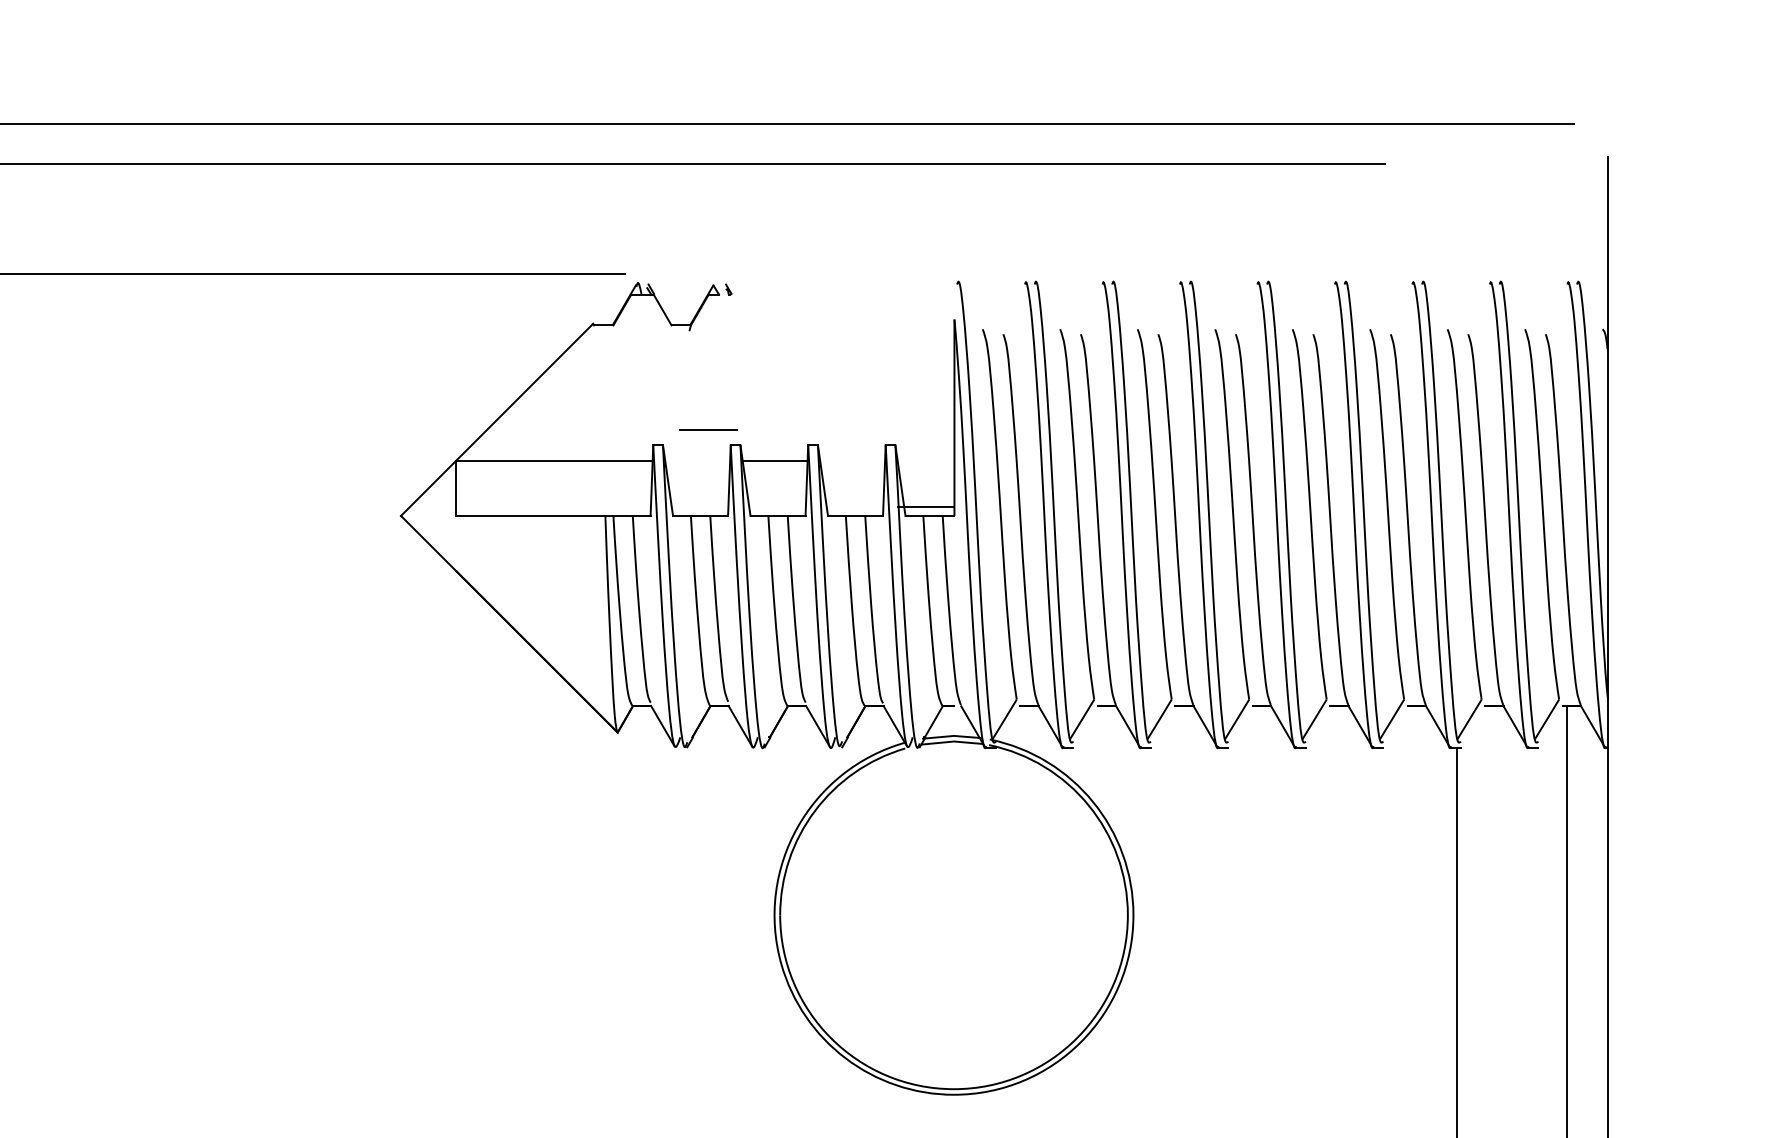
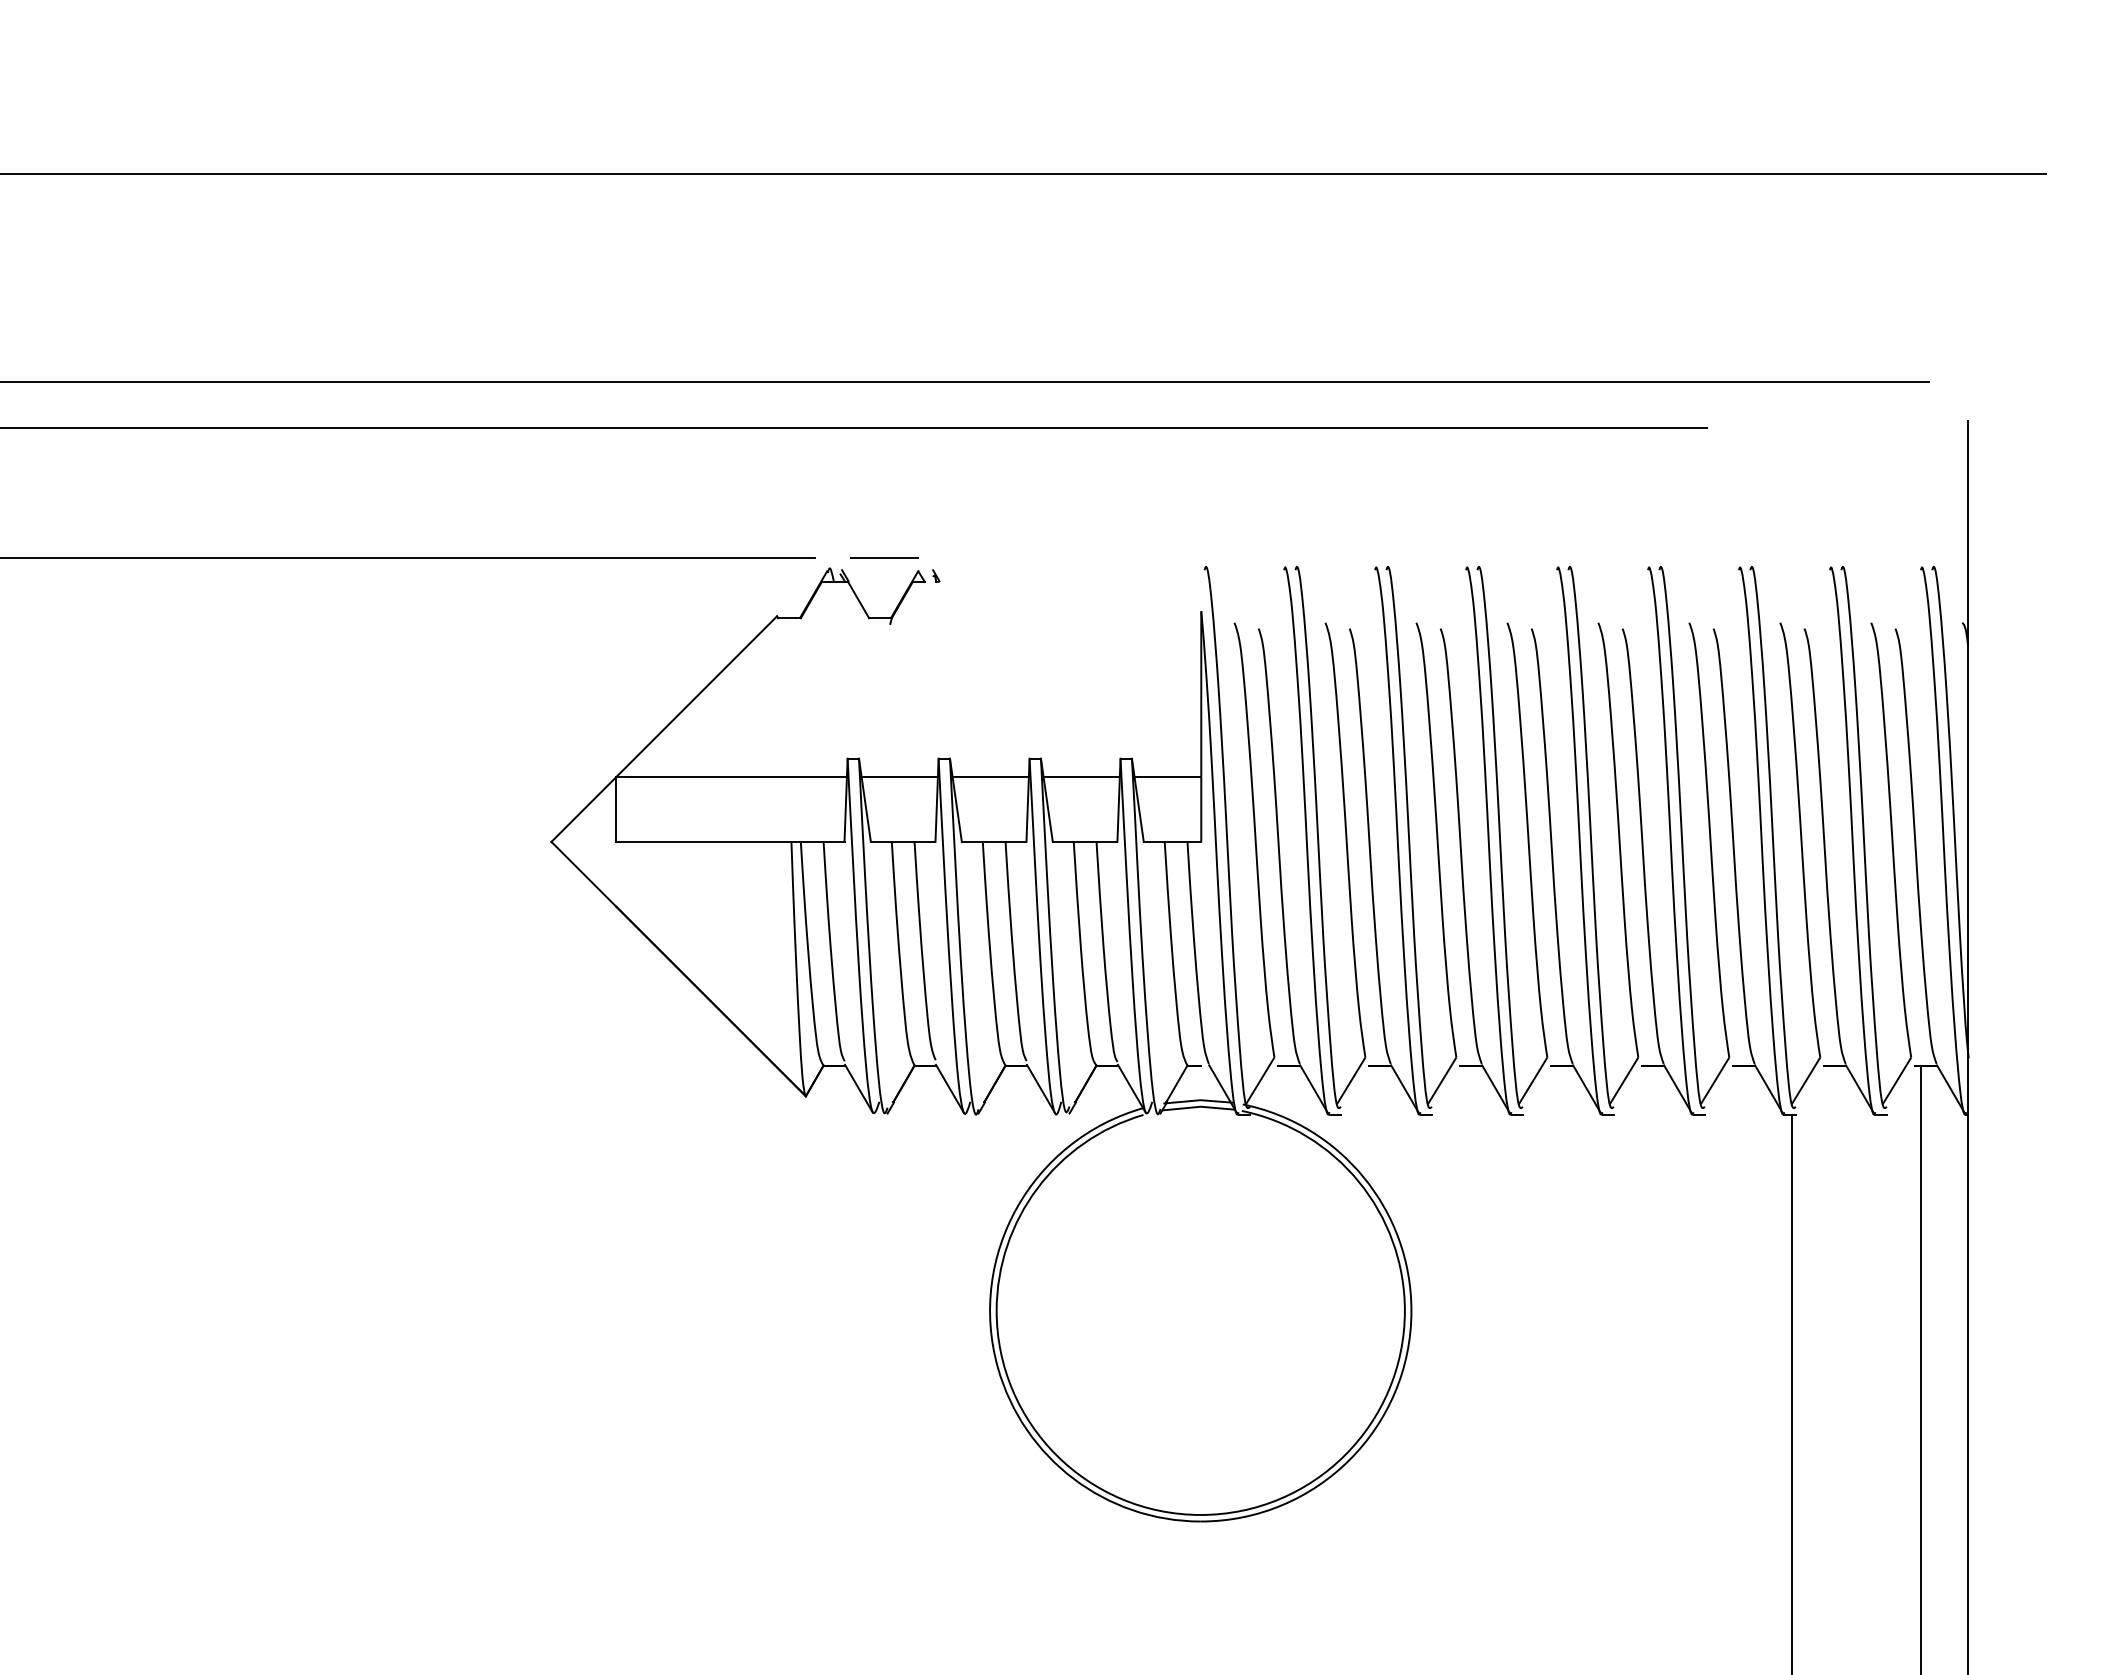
line: (708, 429) -> (884, 557), moved
line: (697, 460) -> (899, 776), added
line: (852, 460) -> (1081, 776), added
line: (925, 506) -> (1167, 776), moved

